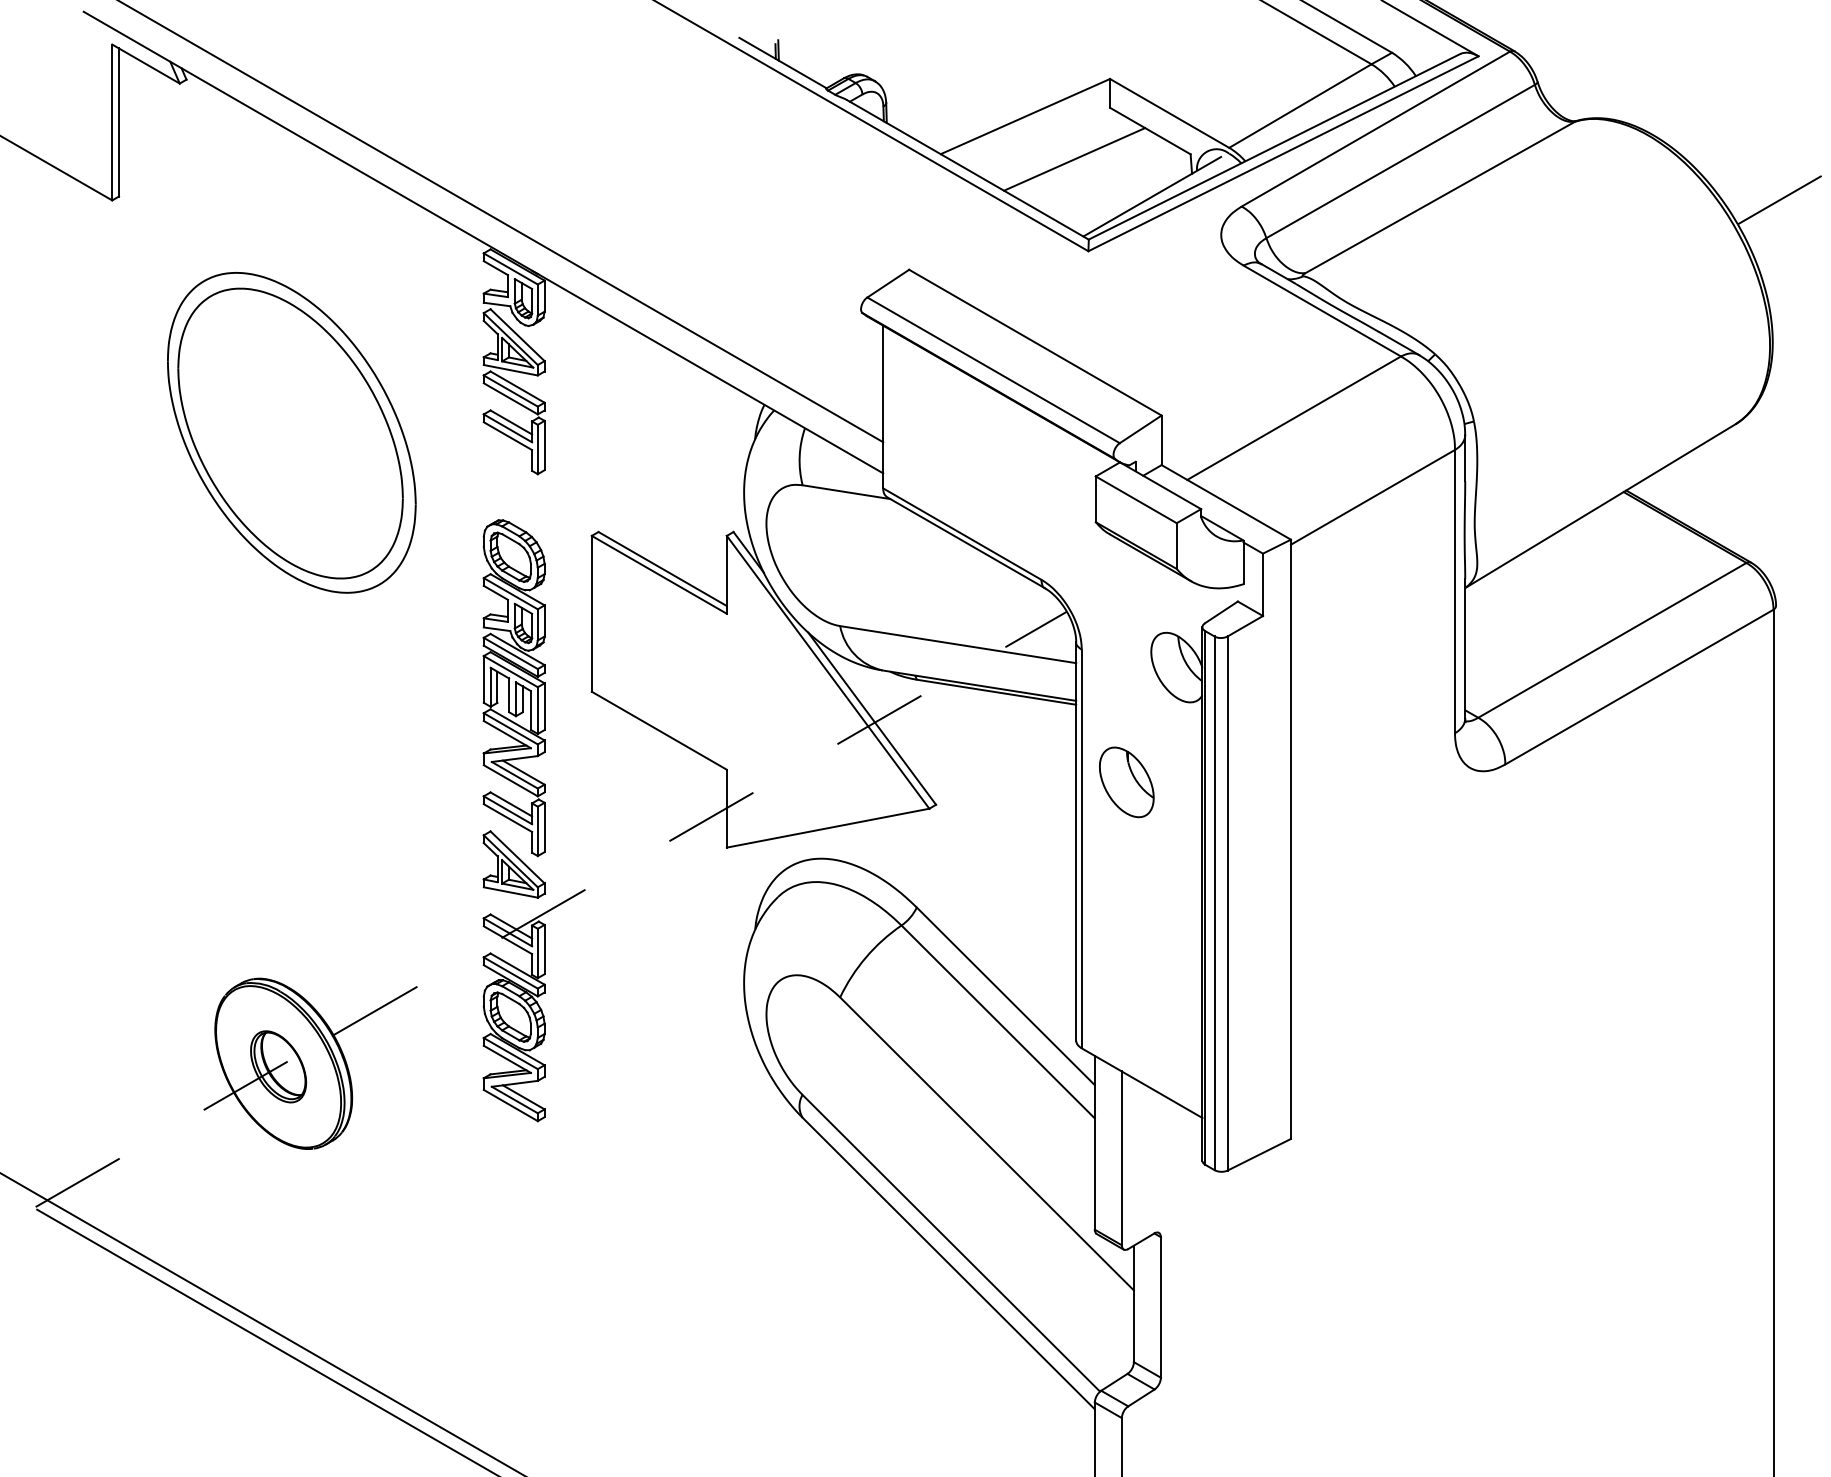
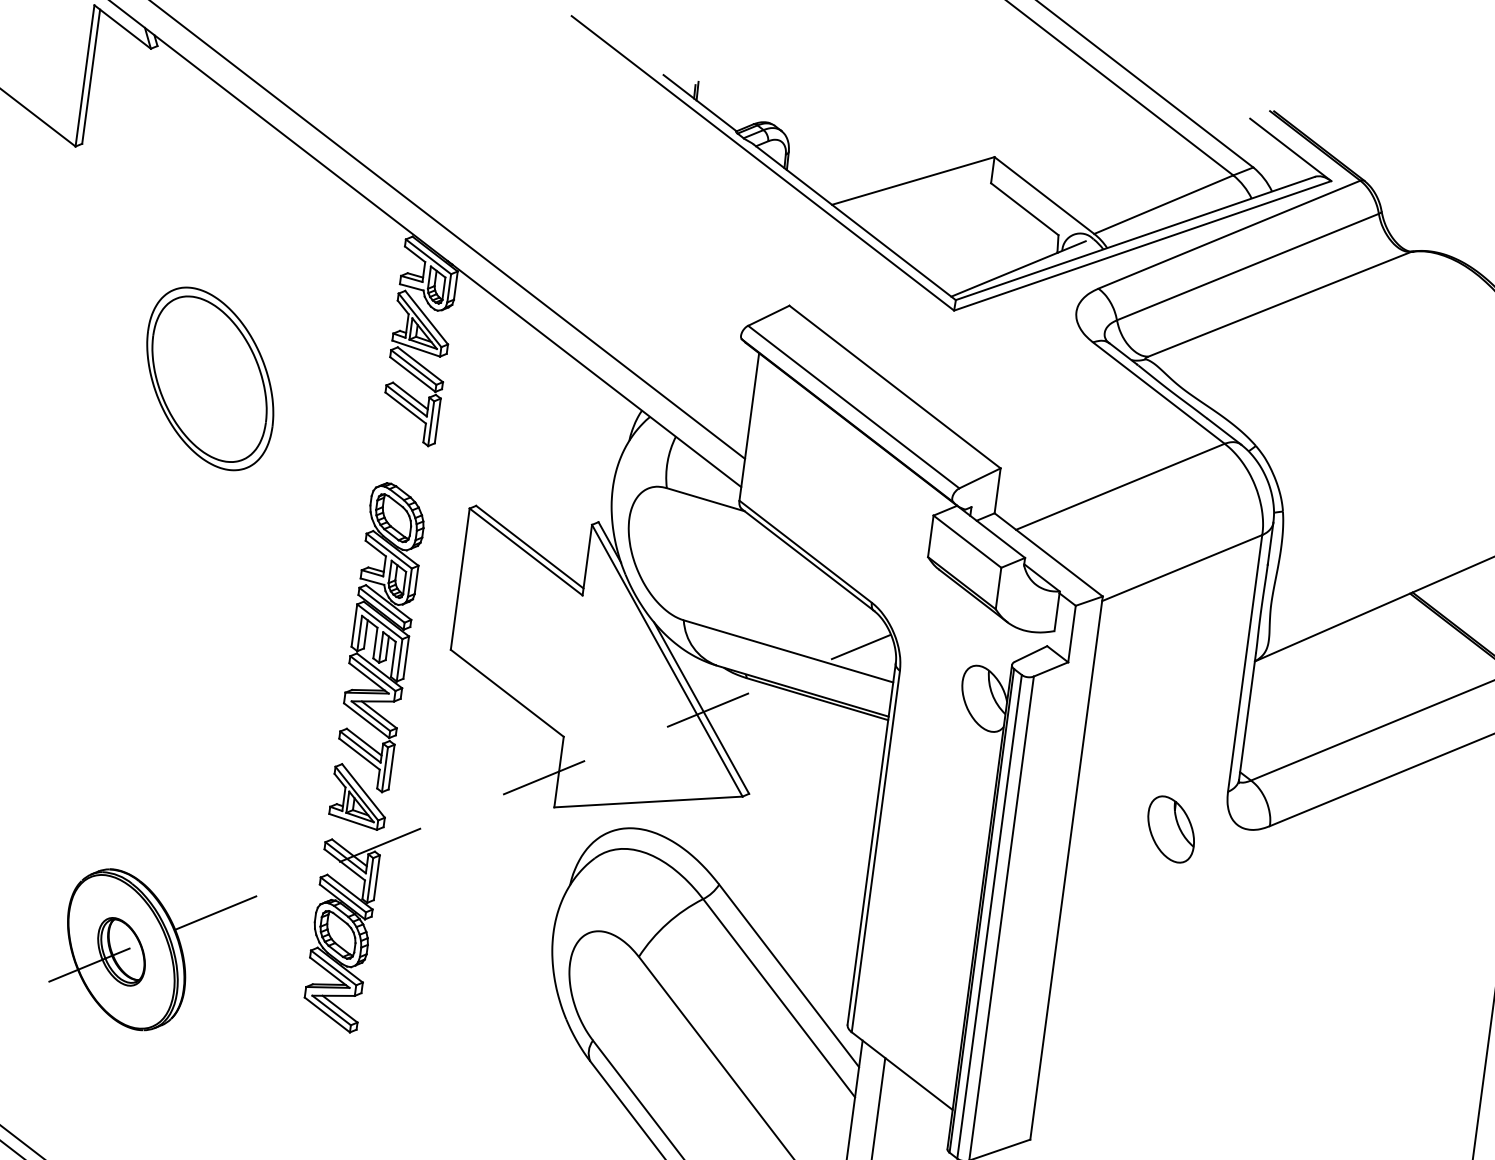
line: (1074, 159) -> (952, 225), removed
part: (291, 432) -> (209, 378), size x0.6
part: (1126, 782) -> (1170, 829), moved

